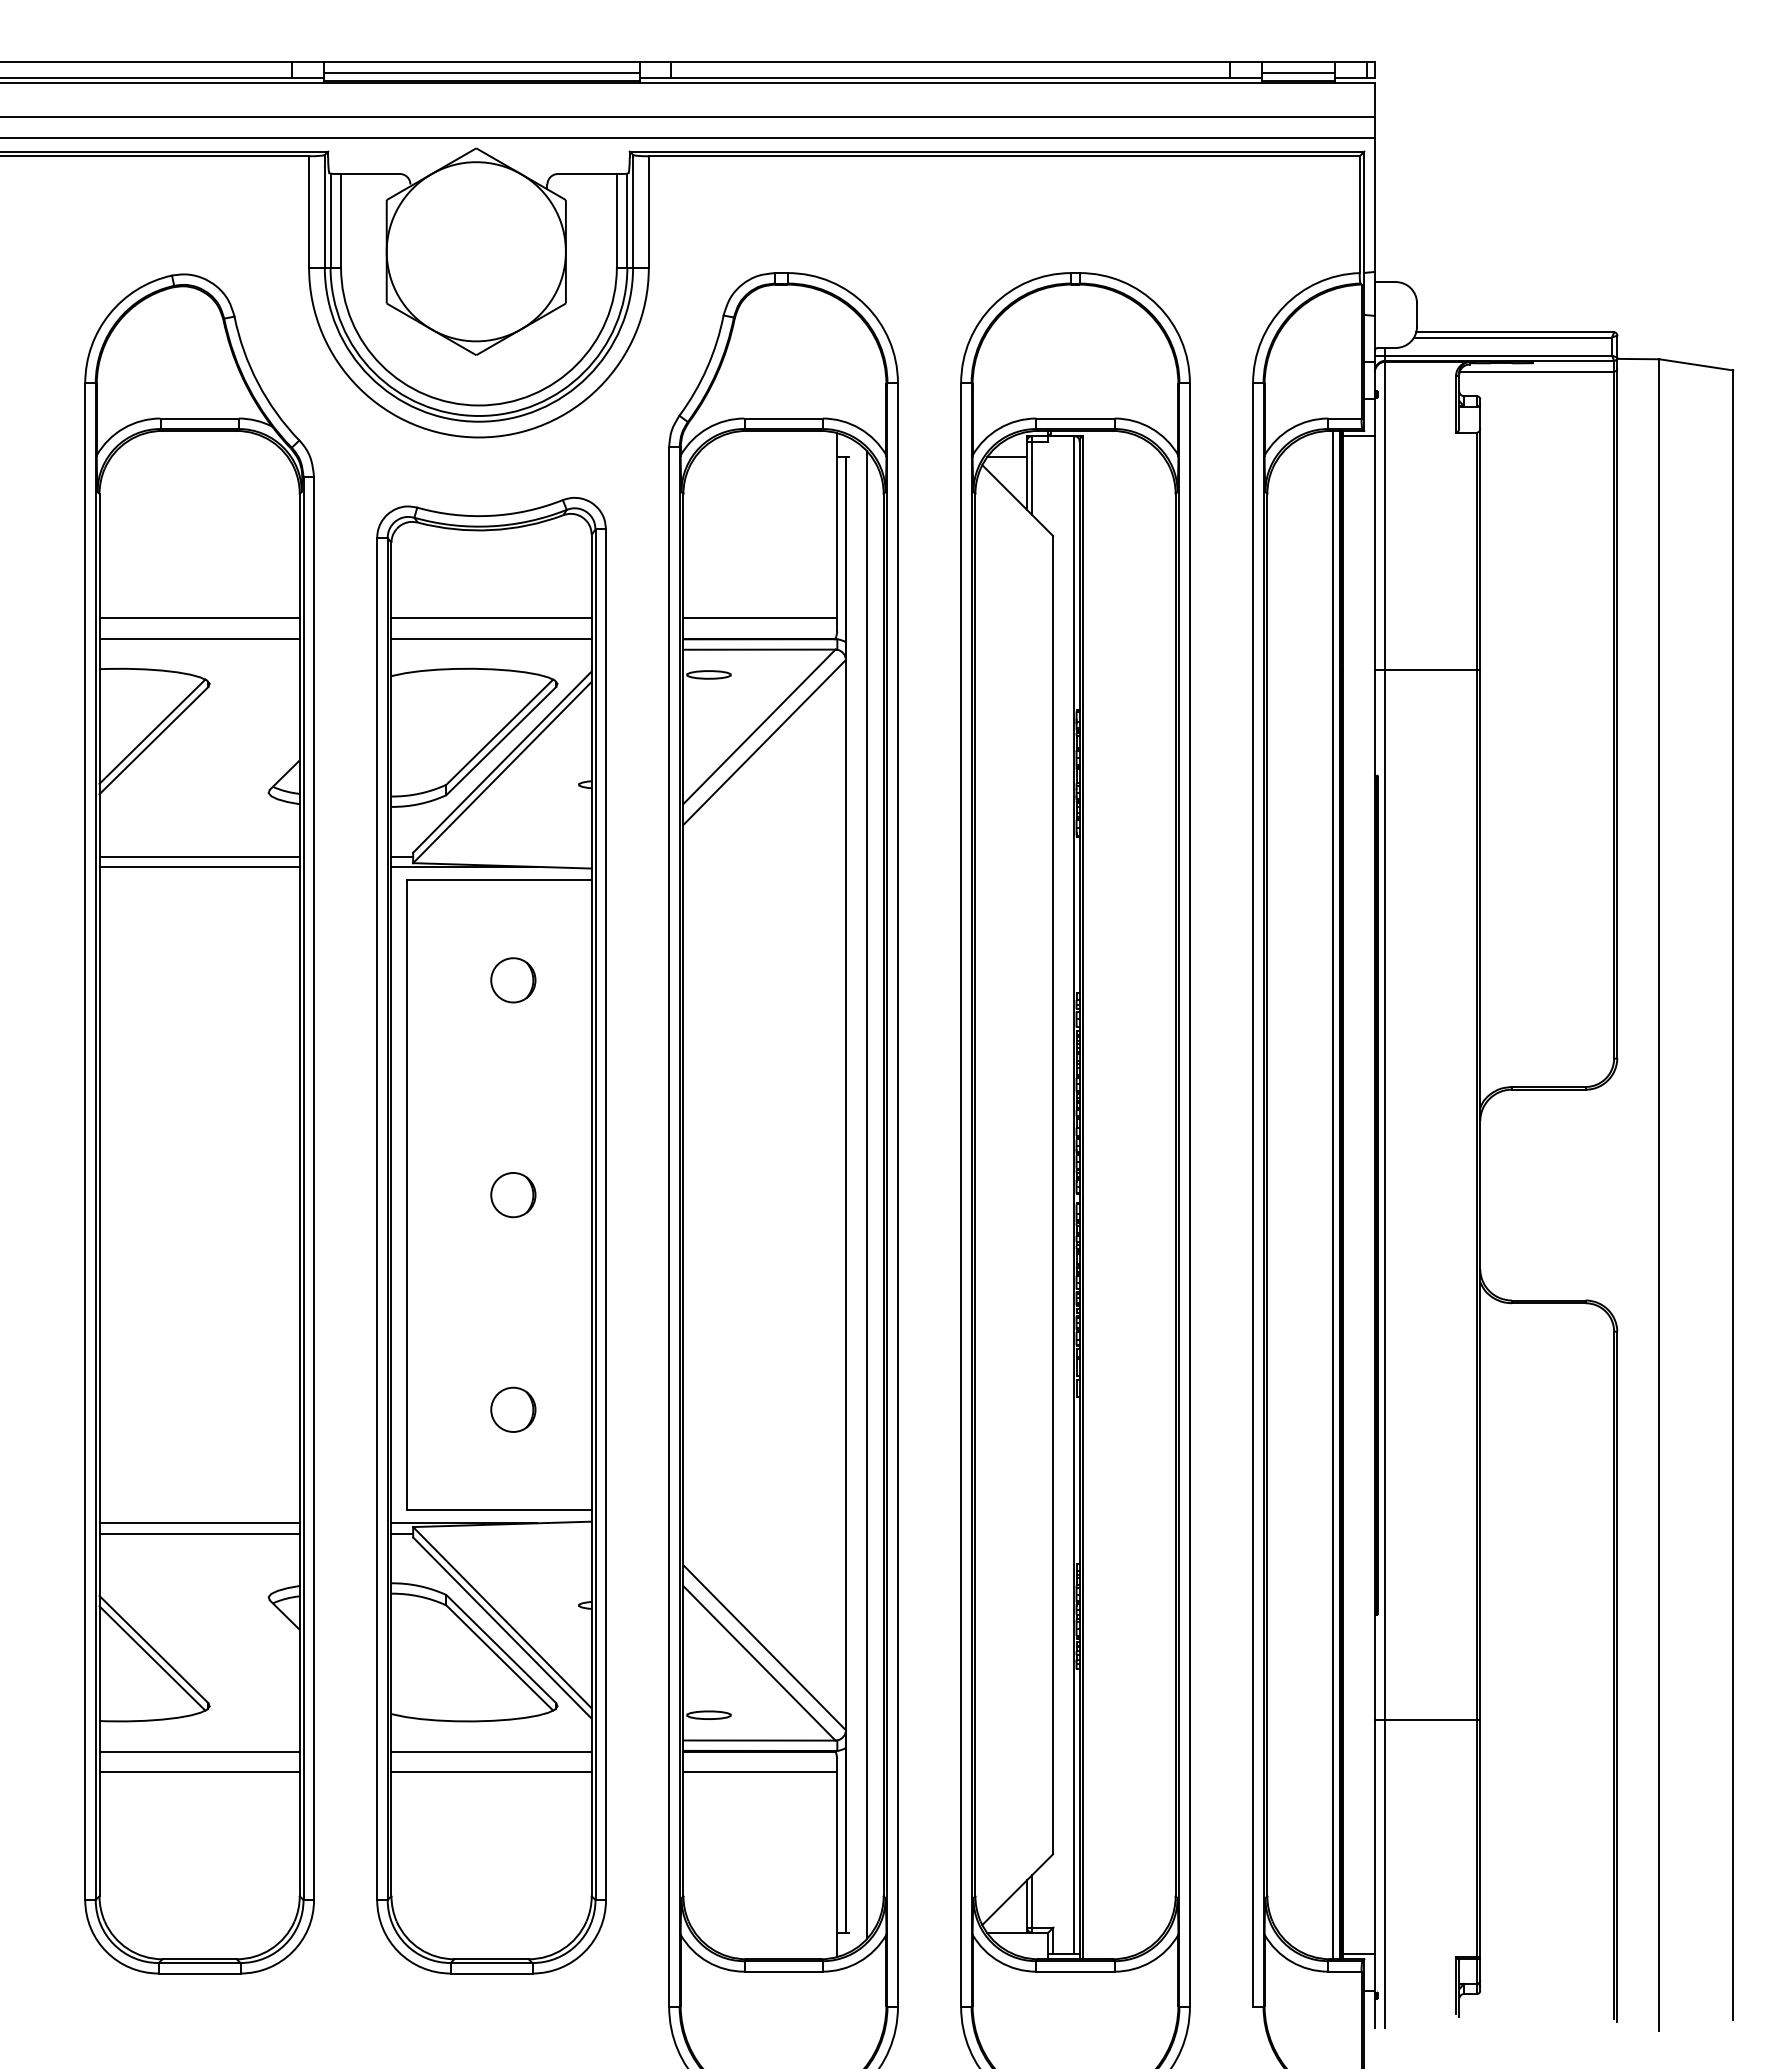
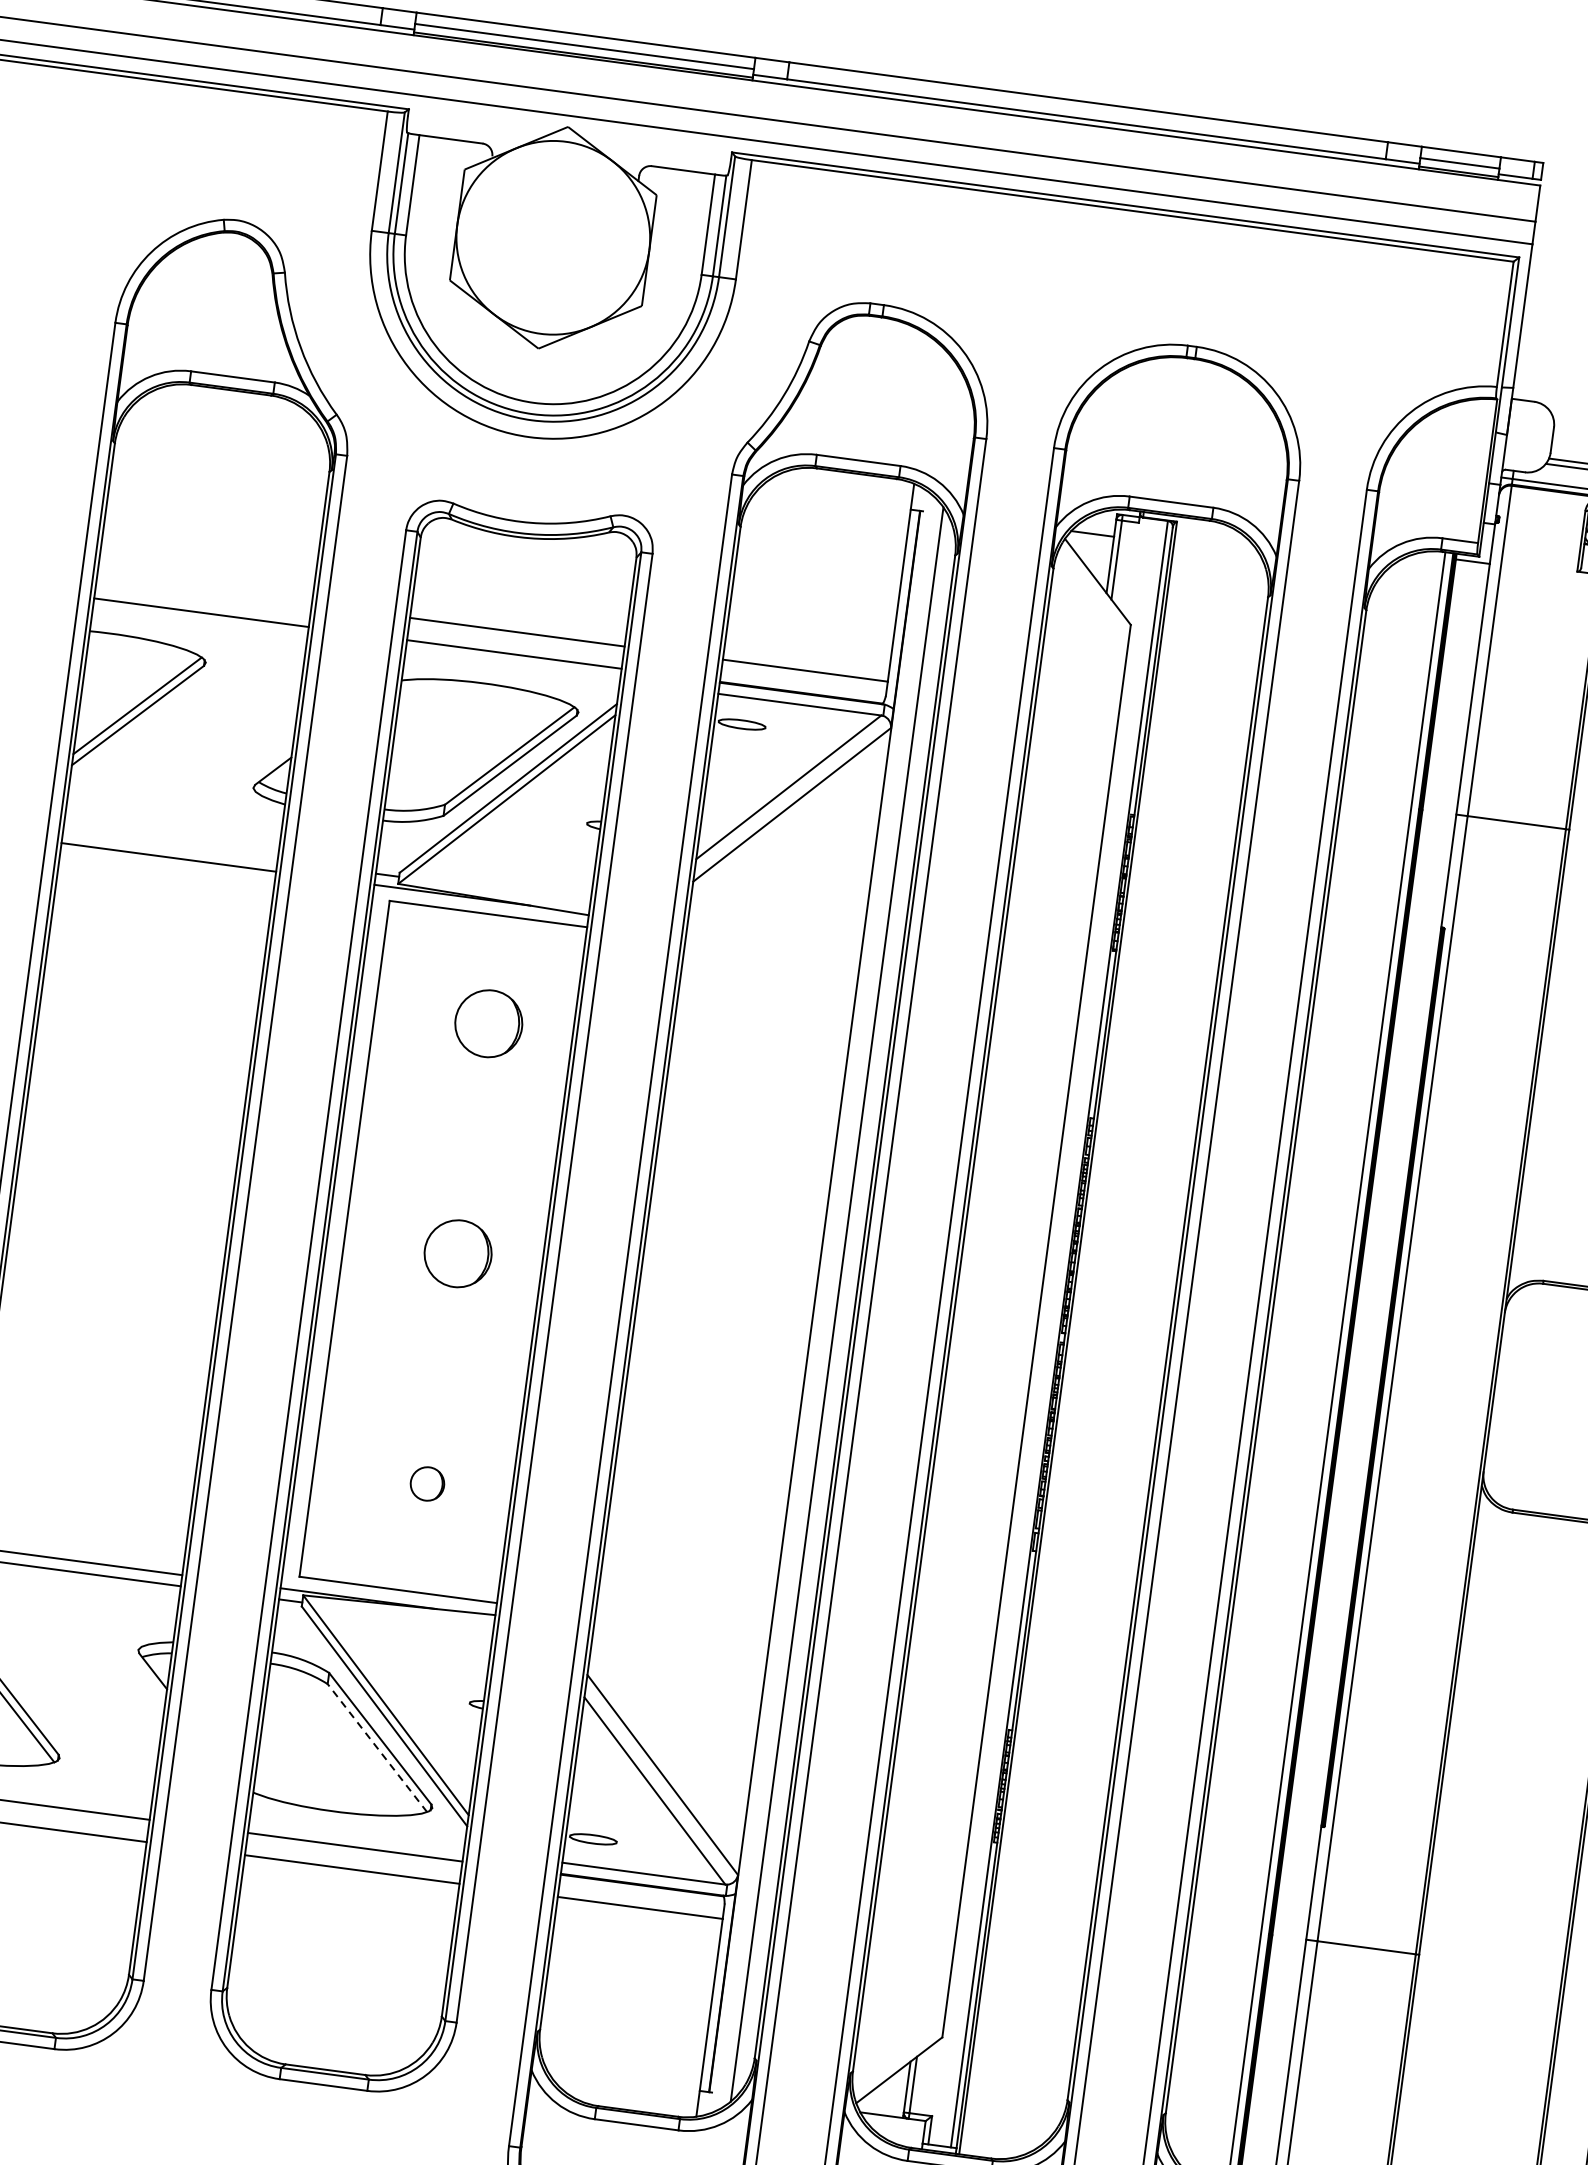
line: (199, 617) -> (204, 590), removed
line: (199, 856) -> (170, 846), removed
part: (513, 980) -> (488, 1024), size x1.4
part: (513, 1195) -> (458, 1254), size x1.4
part: (513, 1409) -> (427, 1483), size x0.7
line: (499, 1658) -> (377, 1748), solid -> dashed

